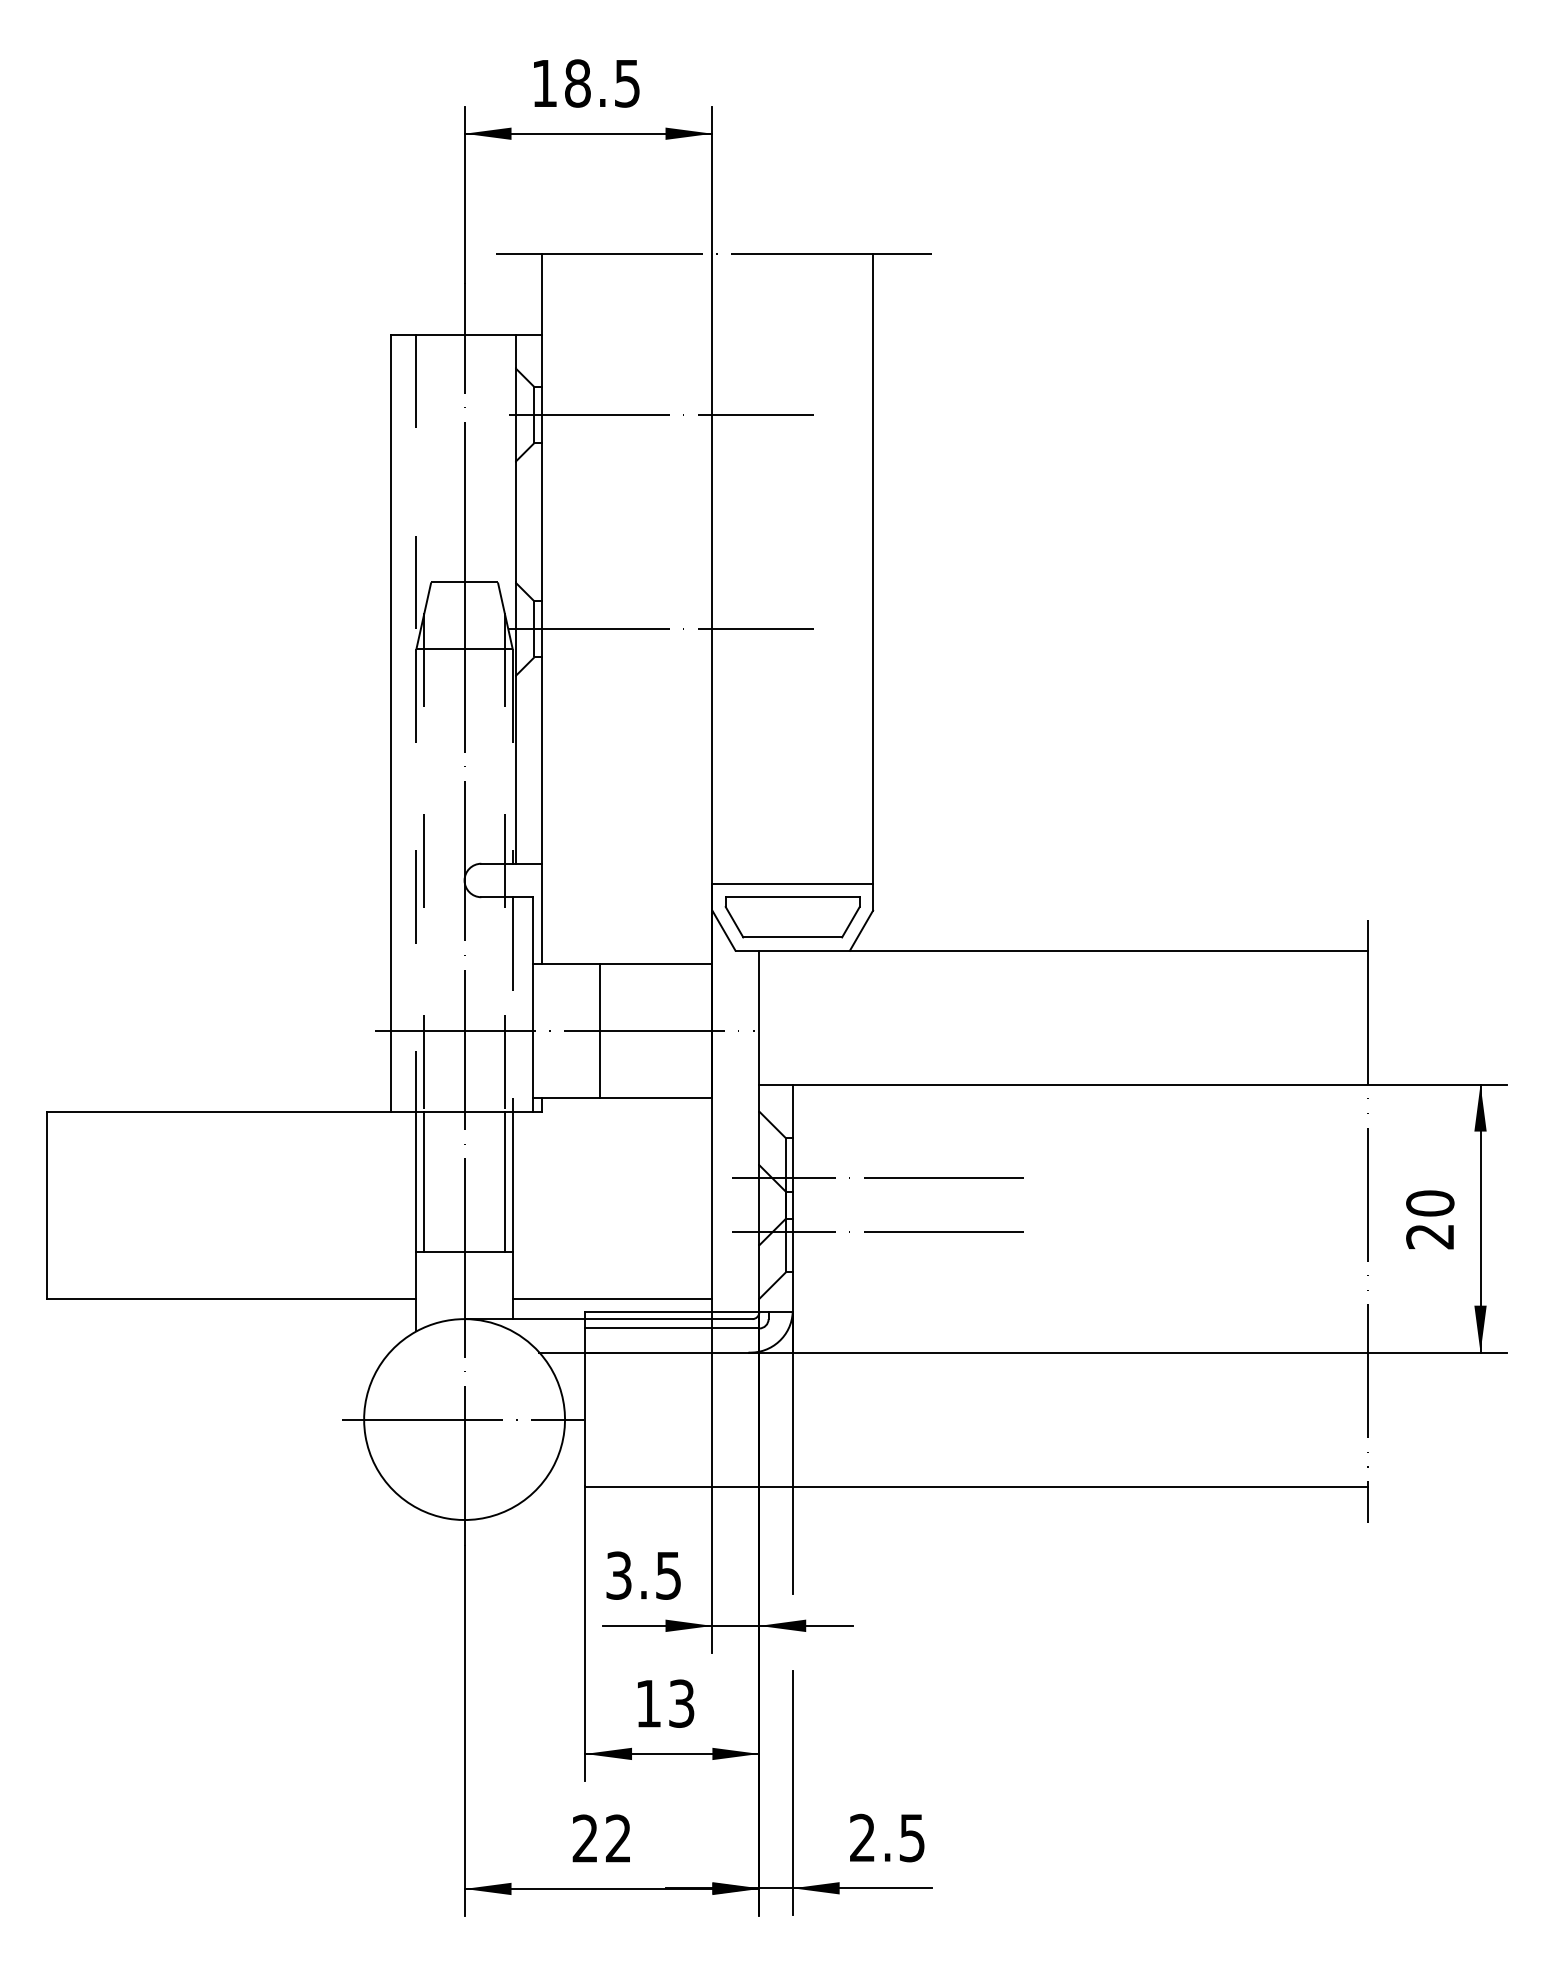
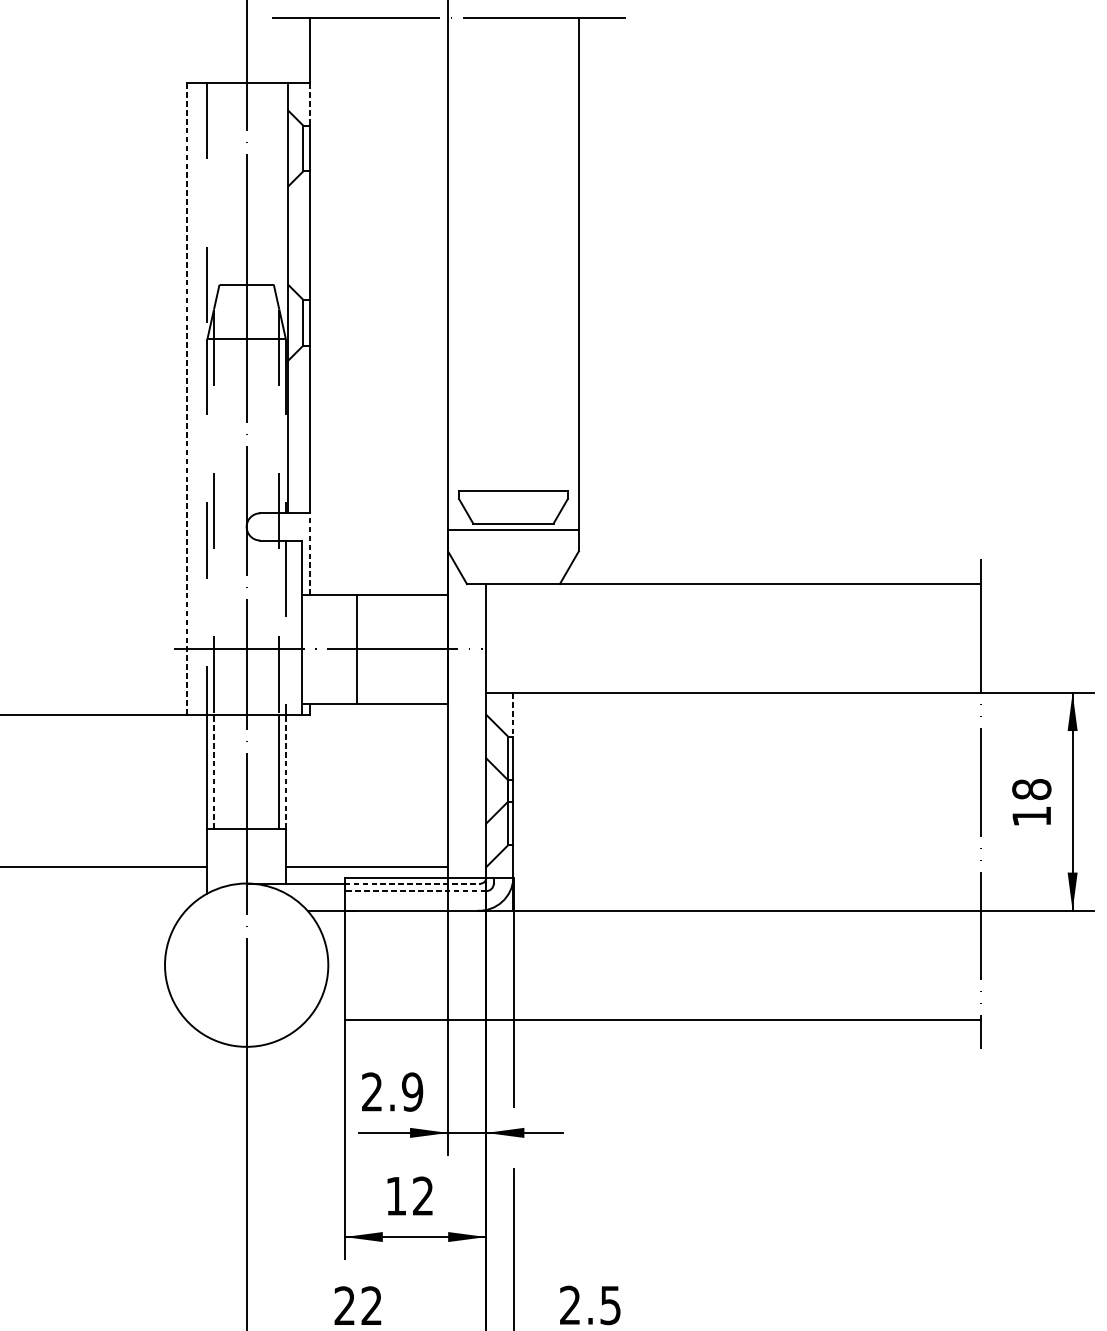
line: (542, 361) -> (310, 104), solid -> dashed
line: (660, 415) -> (405, 148), removed
line: (660, 629) -> (405, 322), removed
line: (390, 722) -> (186, 398), solid -> dashed
line: (542, 913) -> (310, 553), solid -> dashed
part: (792, 917) -> (513, 507), moved
line: (792, 1111) -> (513, 714), solid -> dashed
line: (878, 1178) -> (583, 769), removed
line: (424, 1181) -> (214, 771), solid -> dashed
line: (512, 1181) -> (285, 771), solid -> dashed
text: (1430, 1219) -> (1031, 802), 20 -> 18
line: (878, 1232) -> (583, 813), removed
line: (668, 1319) -> (412, 883), solid -> dashed
line: (671, 1328) -> (414, 891), solid -> dashed
line: (463, 1419) -> (245, 965), removed
text: (643, 1575) -> (392, 1091), 3.5 -> 2.9
text: (681, 1703) -> (423, 1196), 13 -> 12

